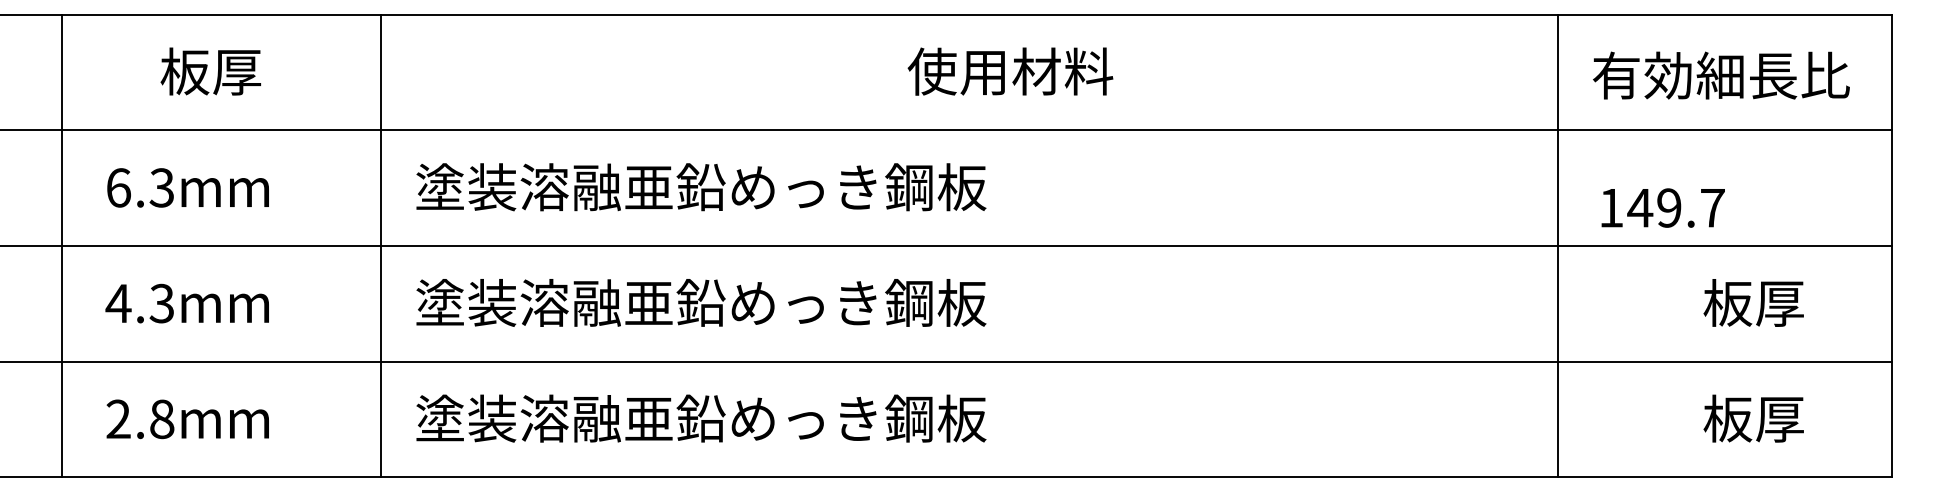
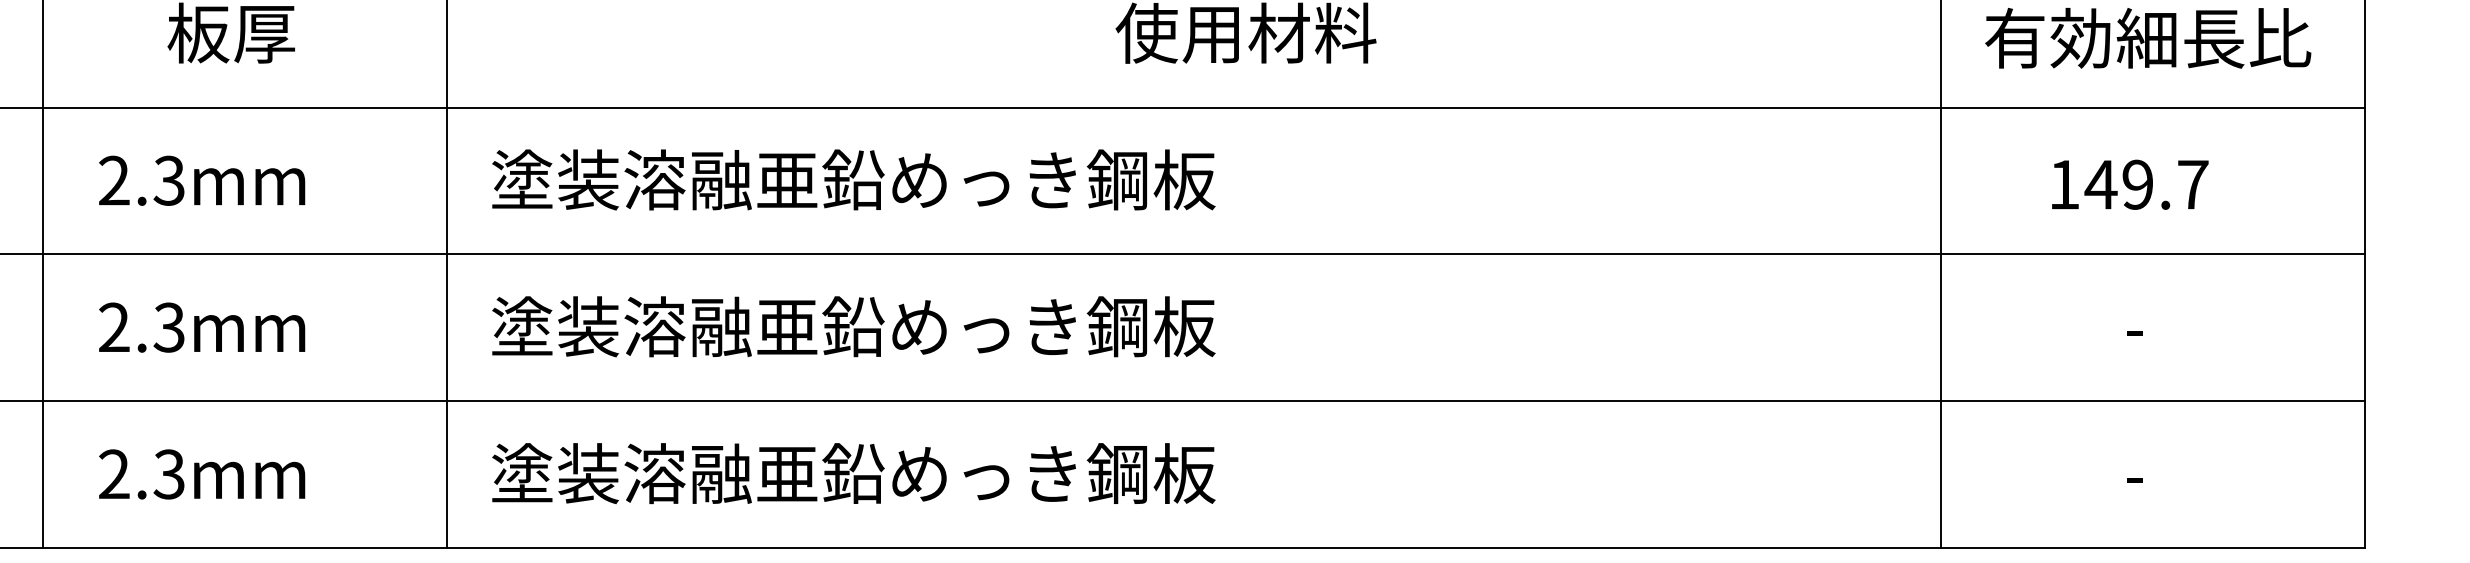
text: (118, 187) -> (114, 180), 6.3mm -> 2.3mm
text: (1662, 207) -> (2129, 184), moved
text: (118, 302) -> (114, 326), 4.3mm -> 2.3mm
text: (1753, 302) -> (2188, 326), 板厚 -> -
text: (161, 418) -> (168, 473), 2.8mm -> 2.3mm
text: (1753, 418) -> (2188, 473), 板厚 -> -

